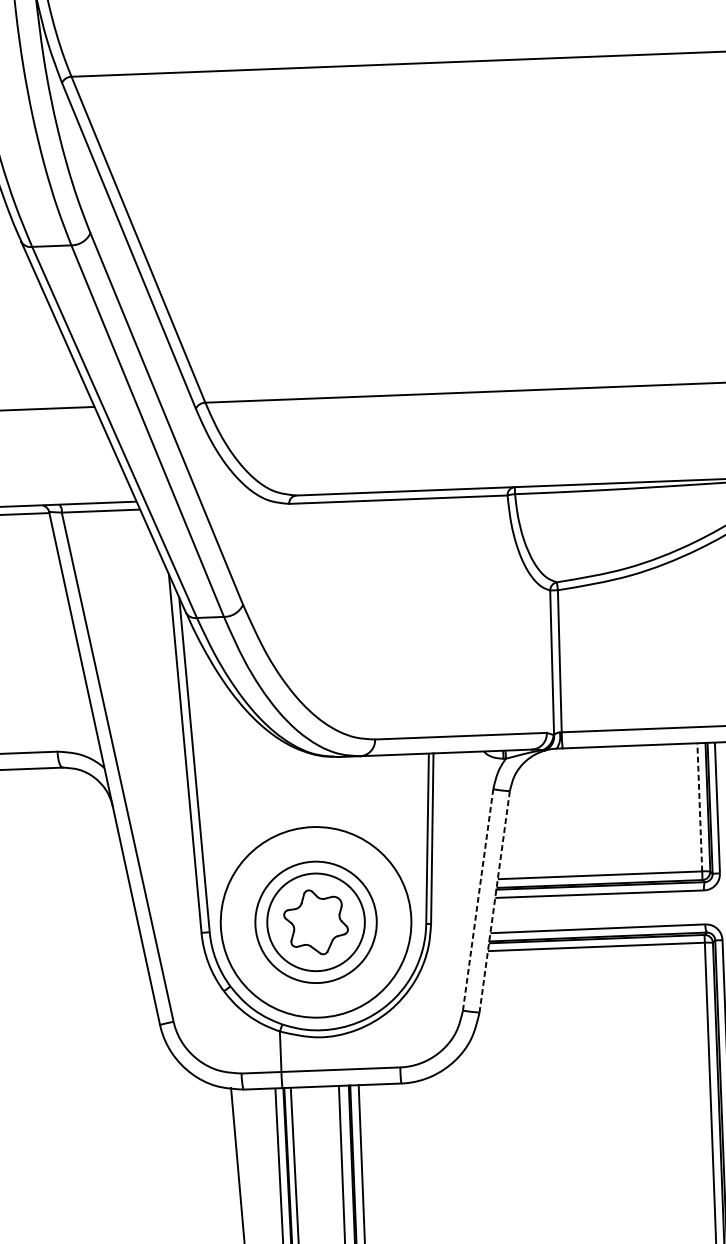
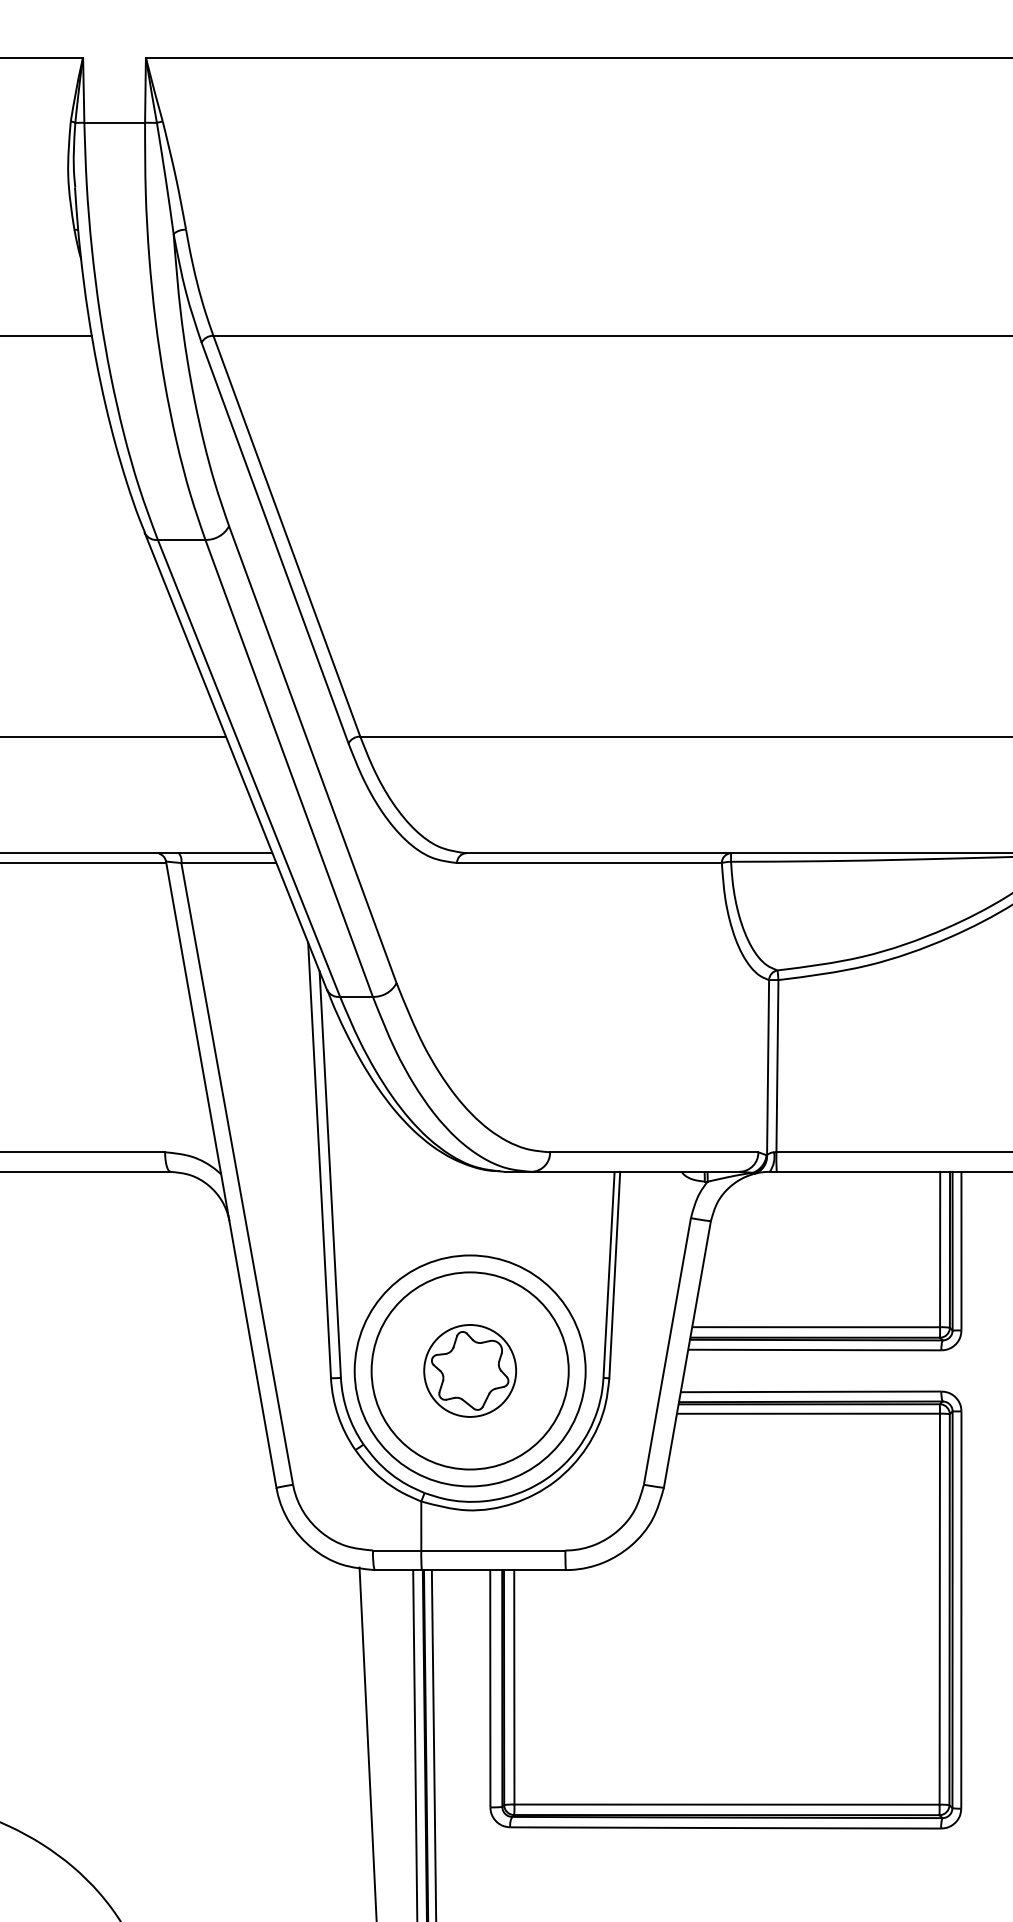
line: (700, 807) -> (940, 1249), dashed -> solid
line: (478, 900) -> (667, 1351), dashed -> solid
line: (494, 901) -> (687, 1354), dashed -> solid
circle: (316, 921) -> (470, 1370), size x0.62
circle: (315, 922) -> (469, 1370), size x1.67

